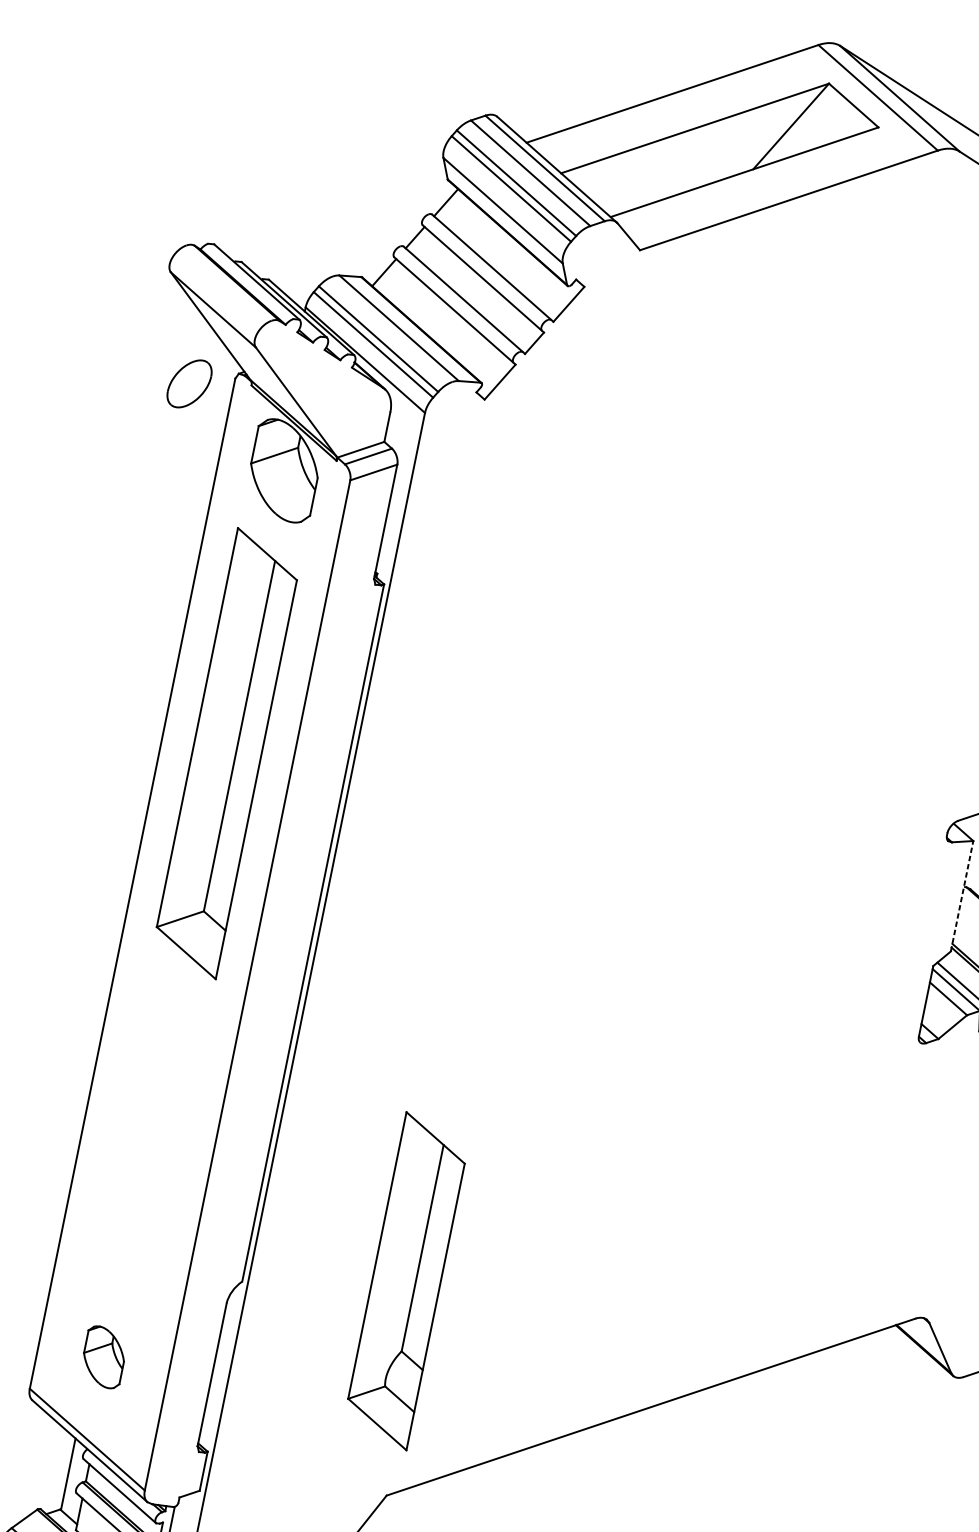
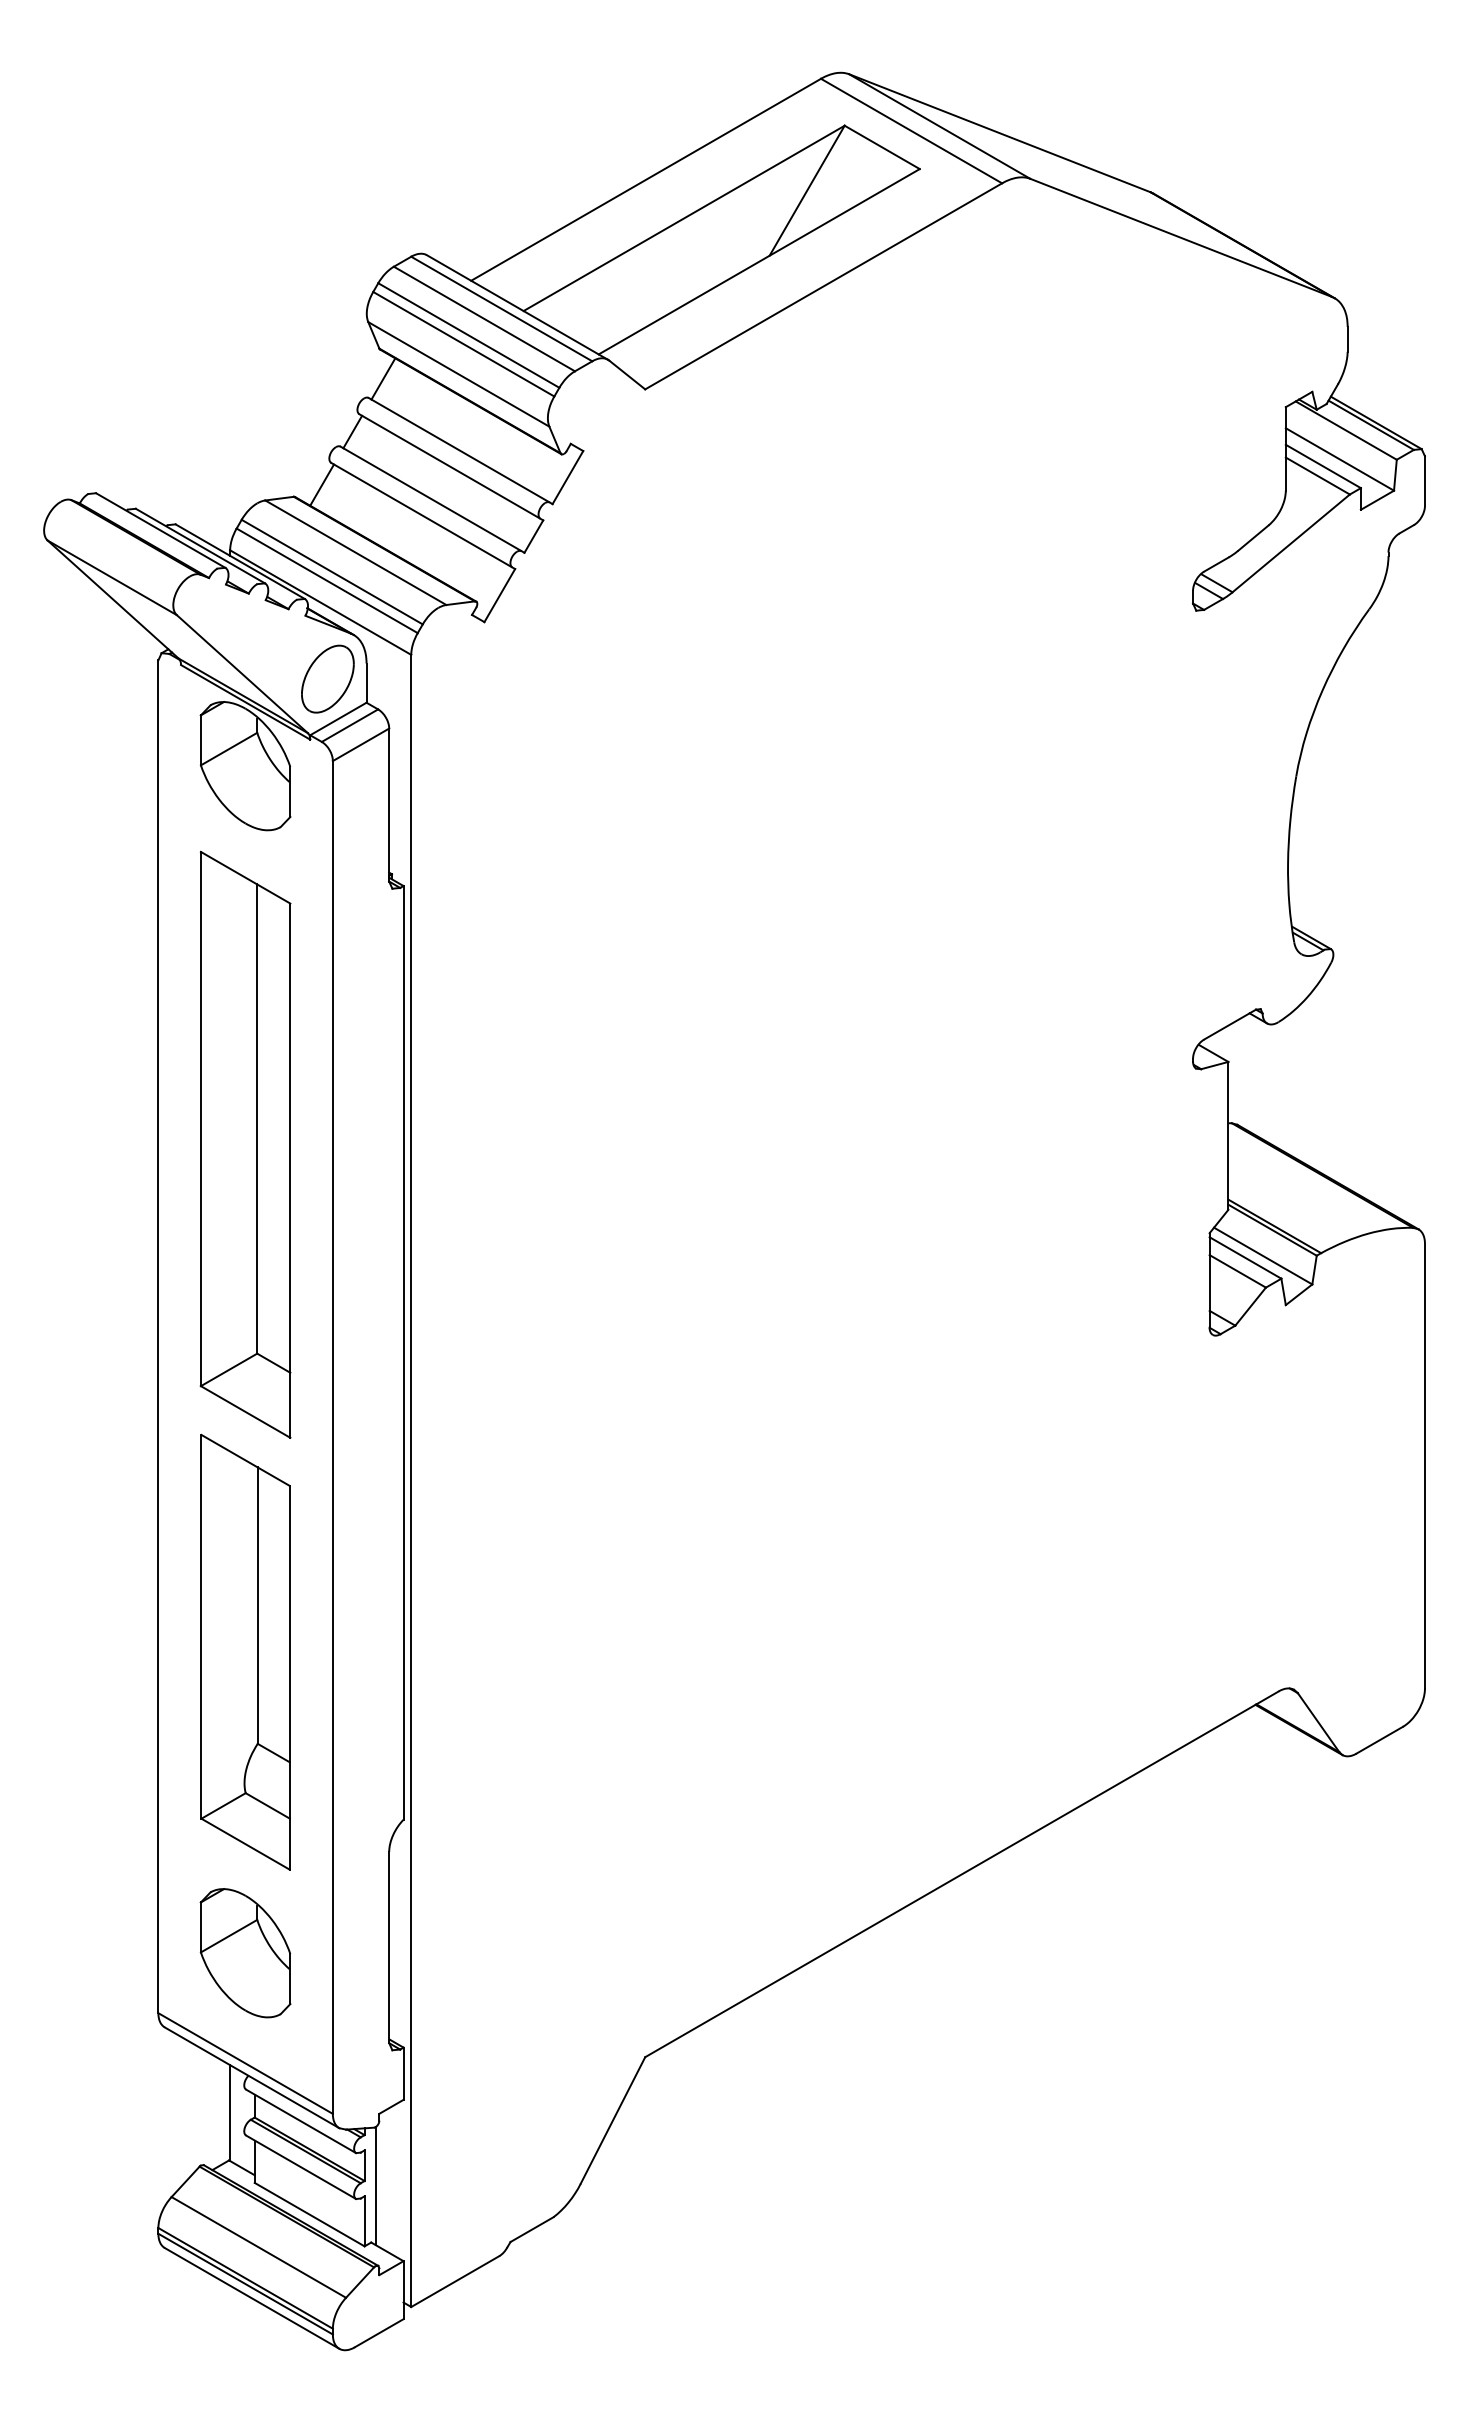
part: (189, 383) -> (327, 678), moved
line: (962, 895) -> (1228, 1135), dashed -> solid
part: (406, 1280) -> (245, 1651), moved
part: (103, 1357) -> (245, 1953), size x1.67

